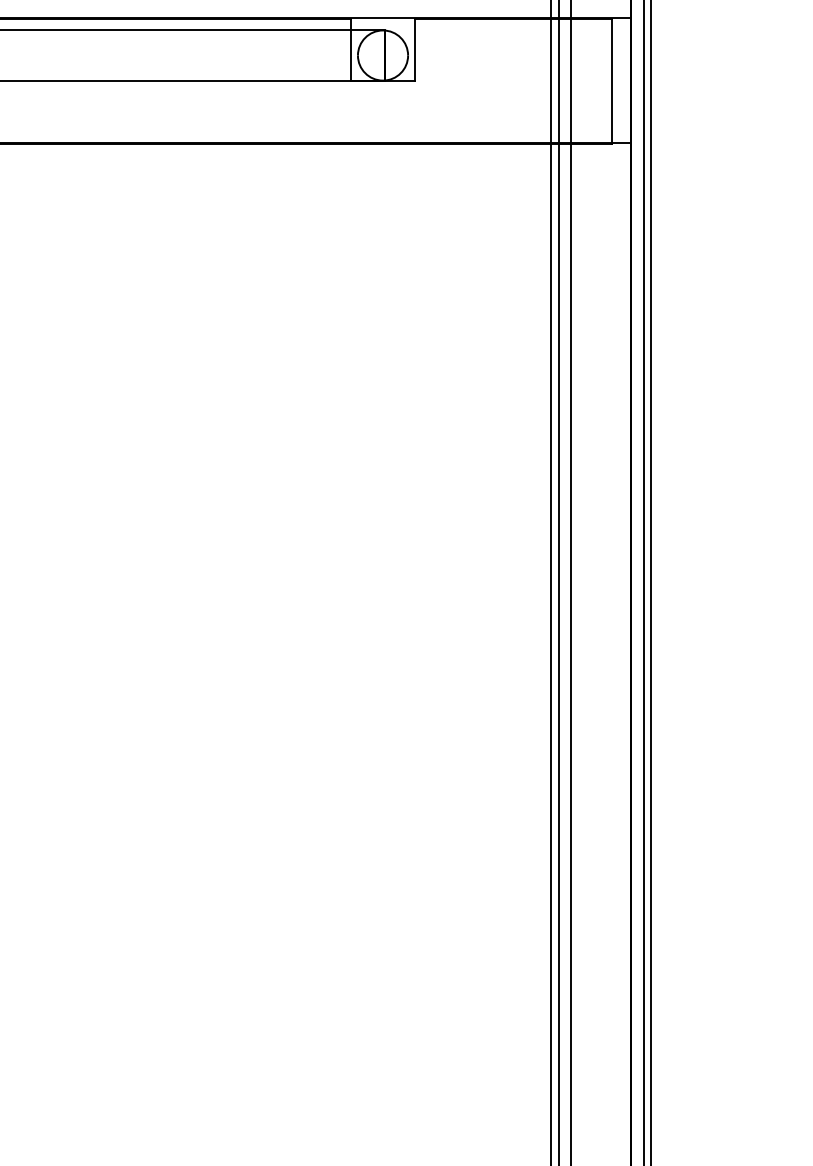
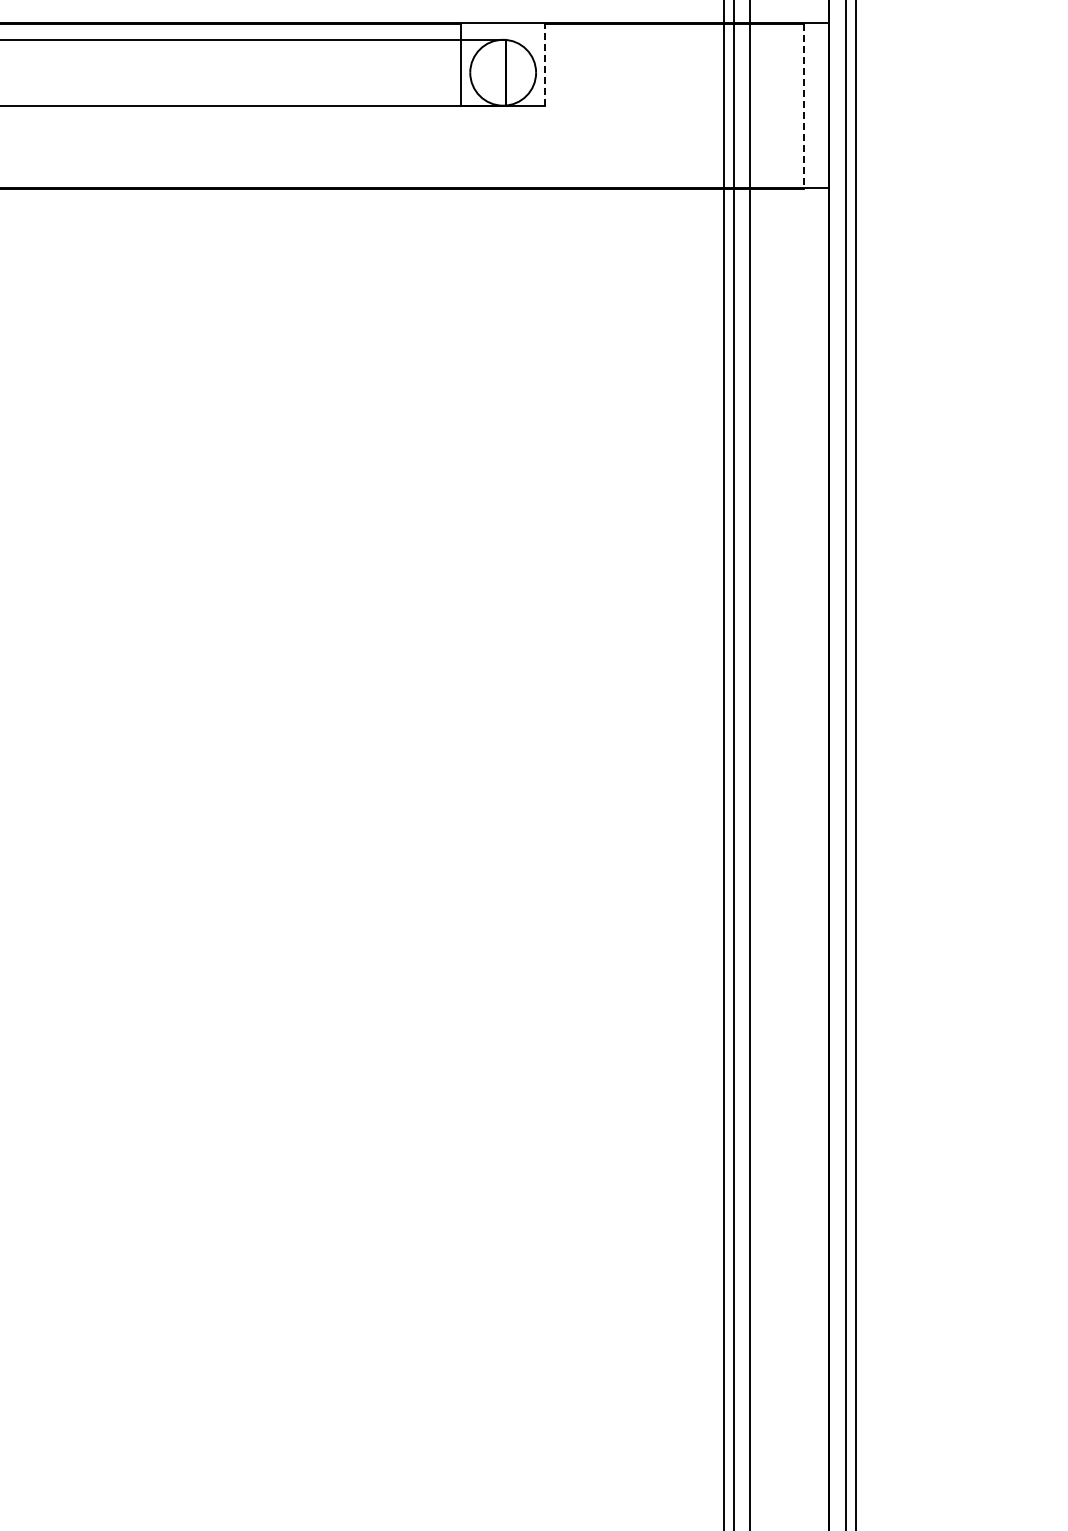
line: (414, 50) -> (544, 65), solid -> dashed
line: (612, 81) -> (804, 107), solid -> dashed

